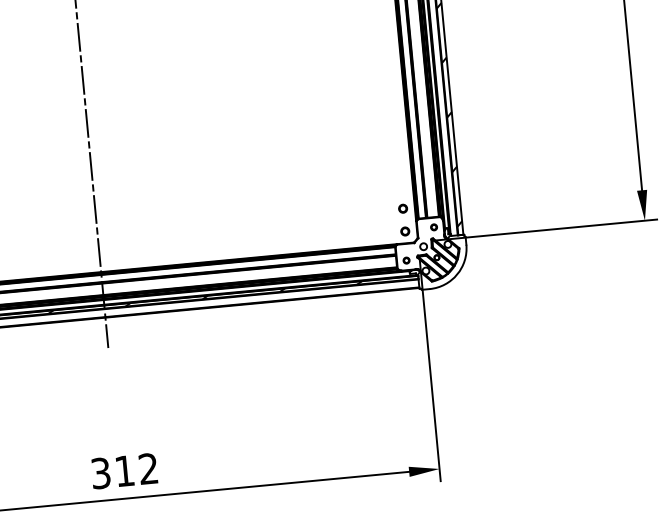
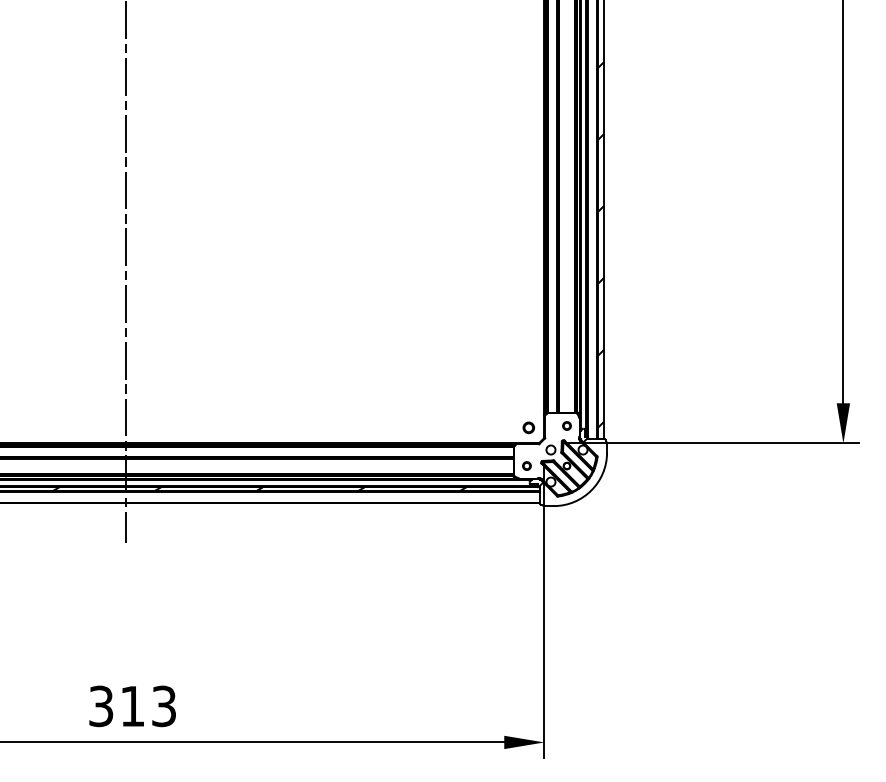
part: (402, 208) -> (528, 397), removed
text: (148, 469) -> (163, 706), 312 -> 313

